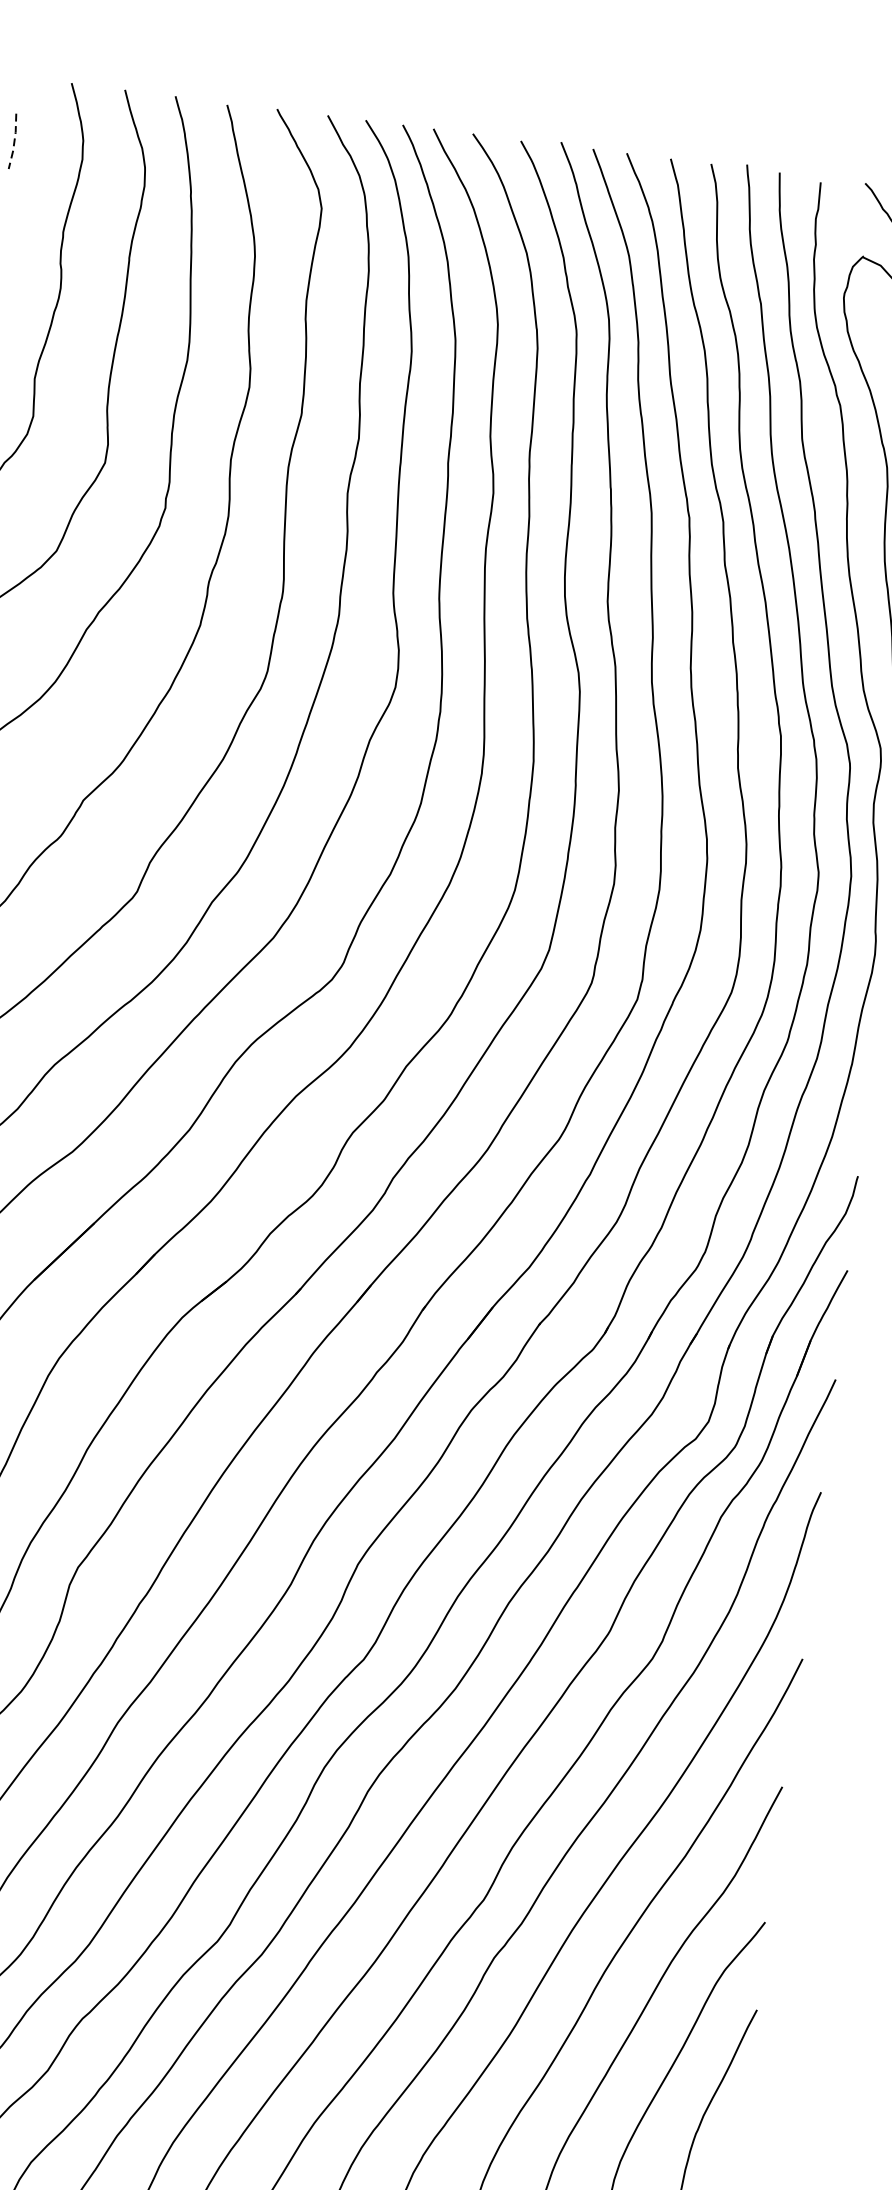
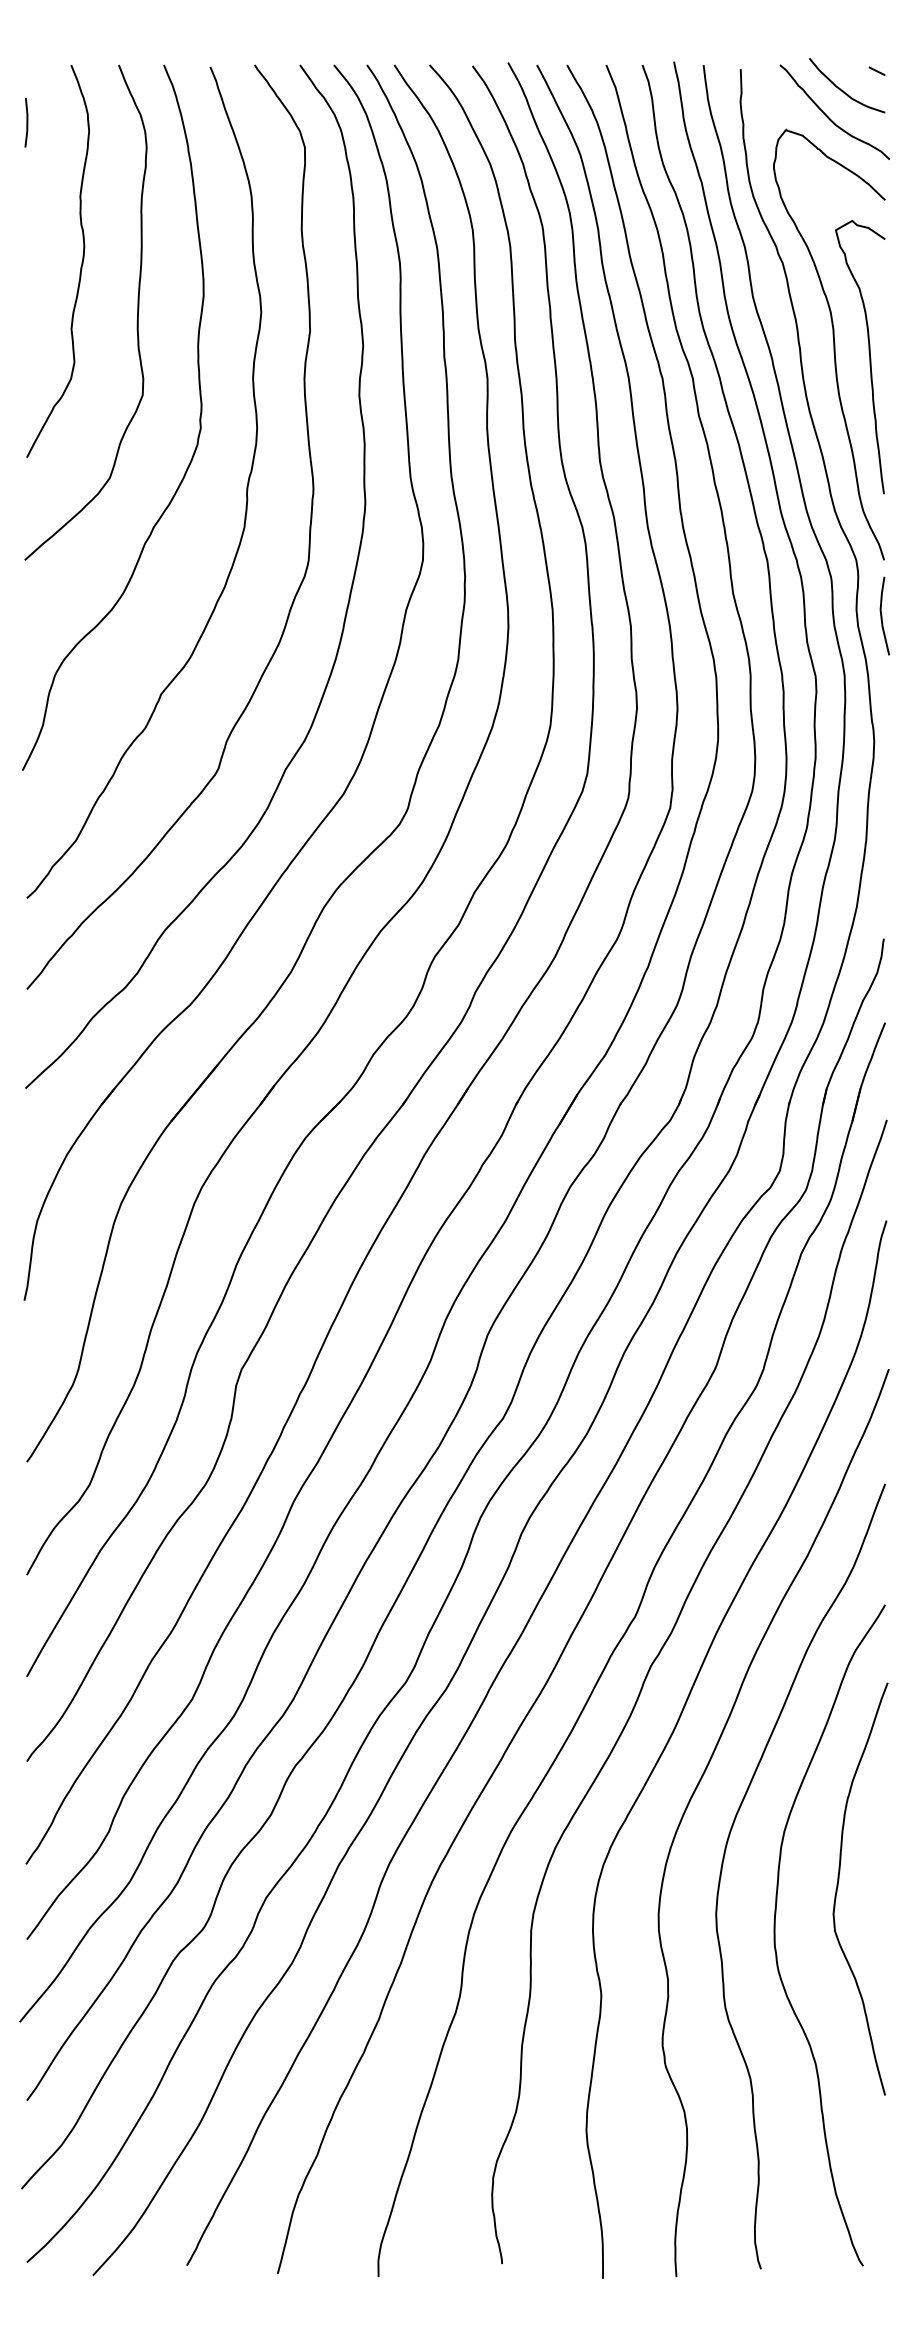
line: (14, 142) -> (27, 123), dashed -> solid

